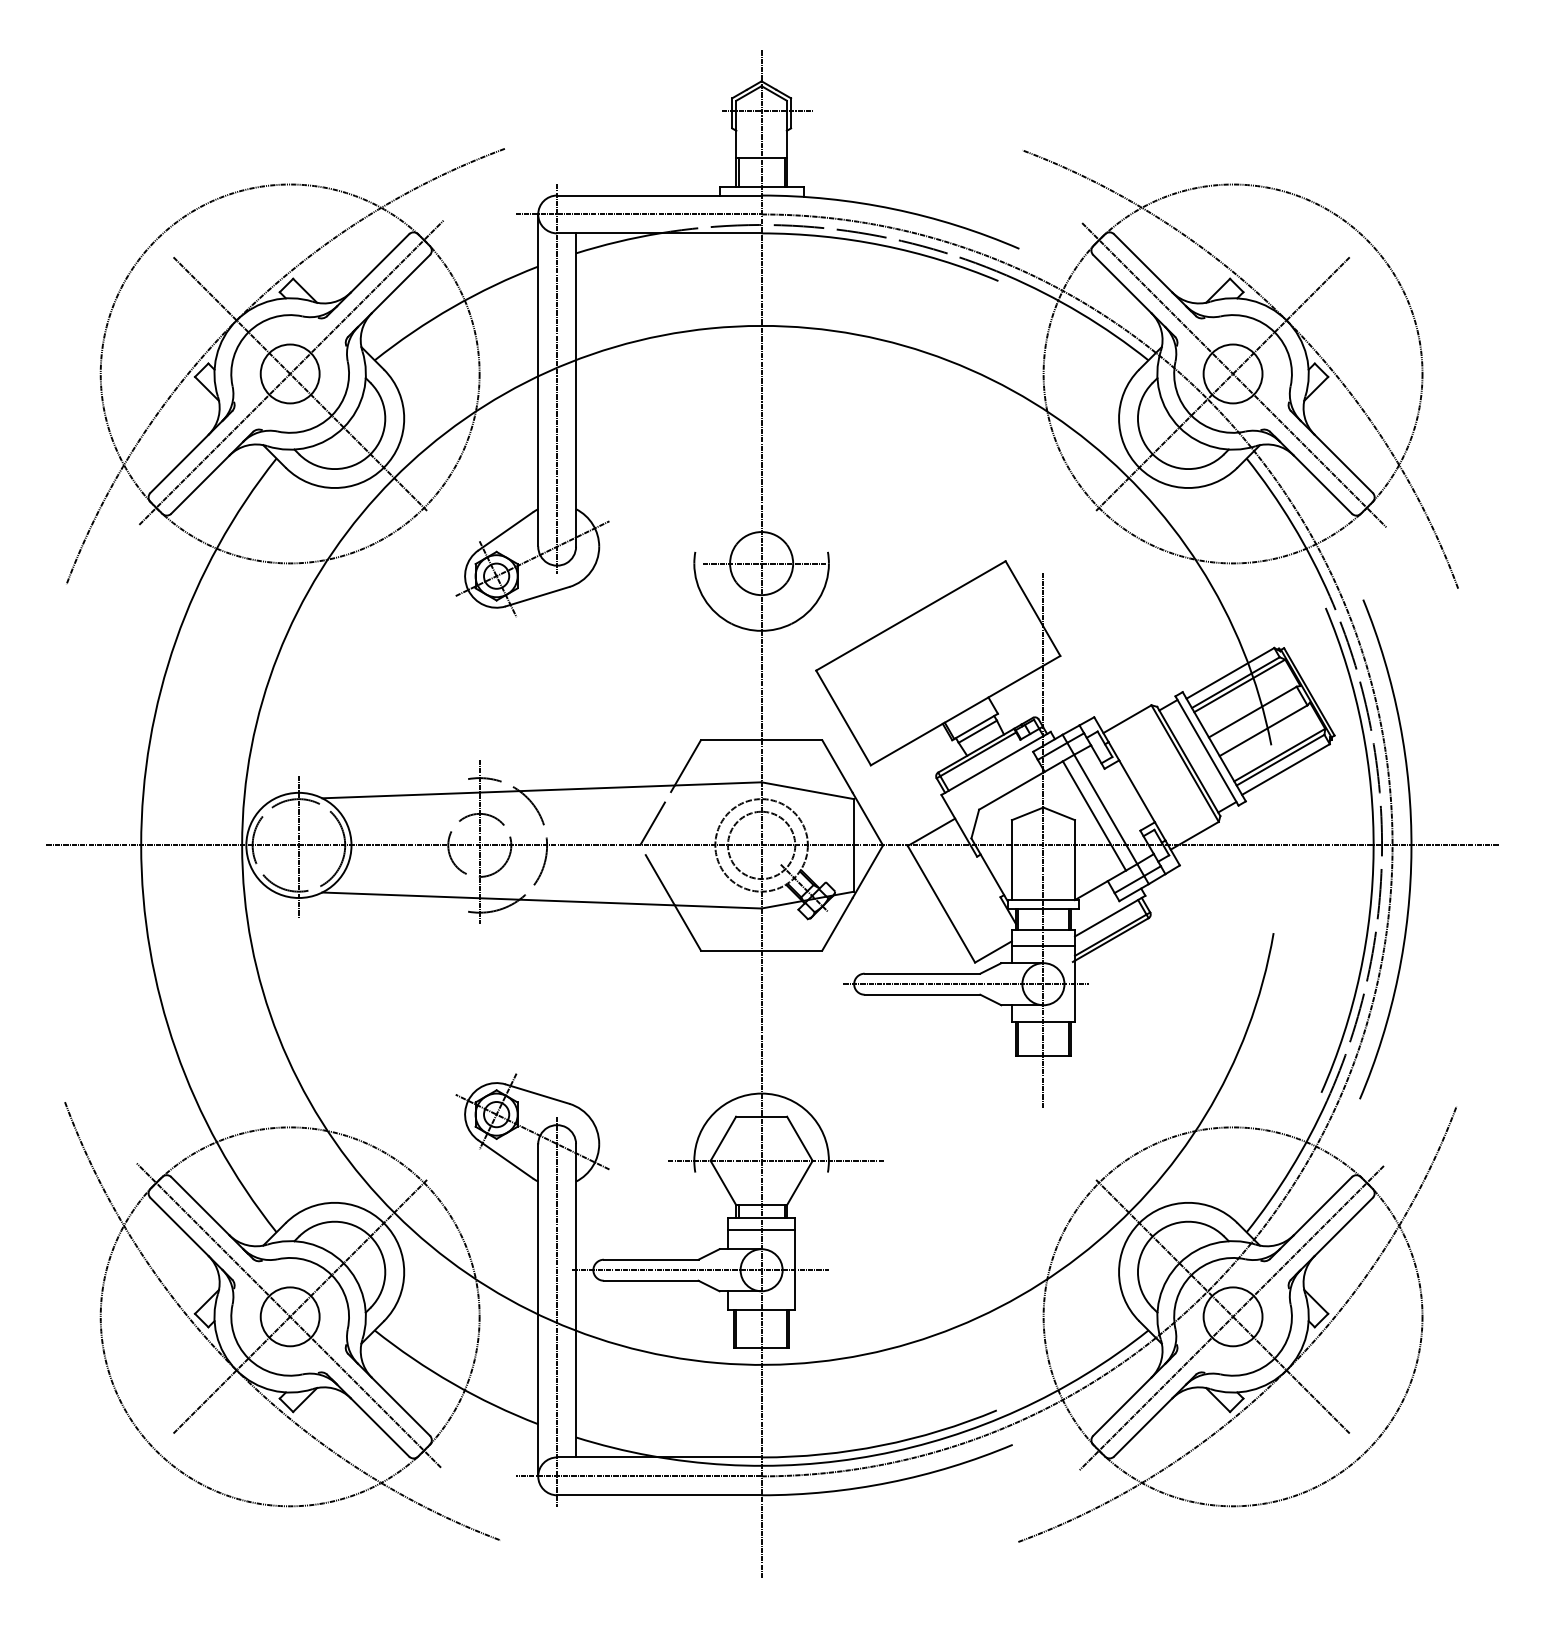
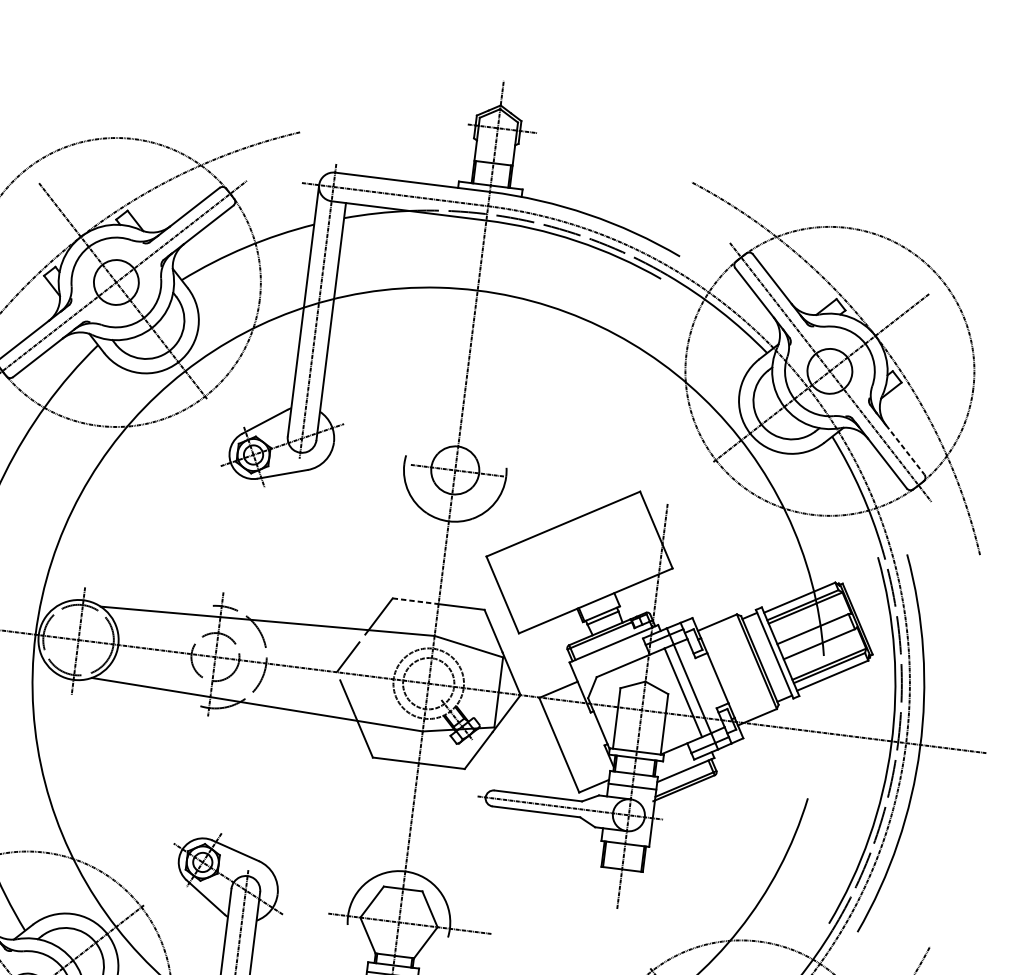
line: (1344, 464) -> (905, 450), solid -> dashed
line: (731, 740) -> (415, 601), solid -> dashed

